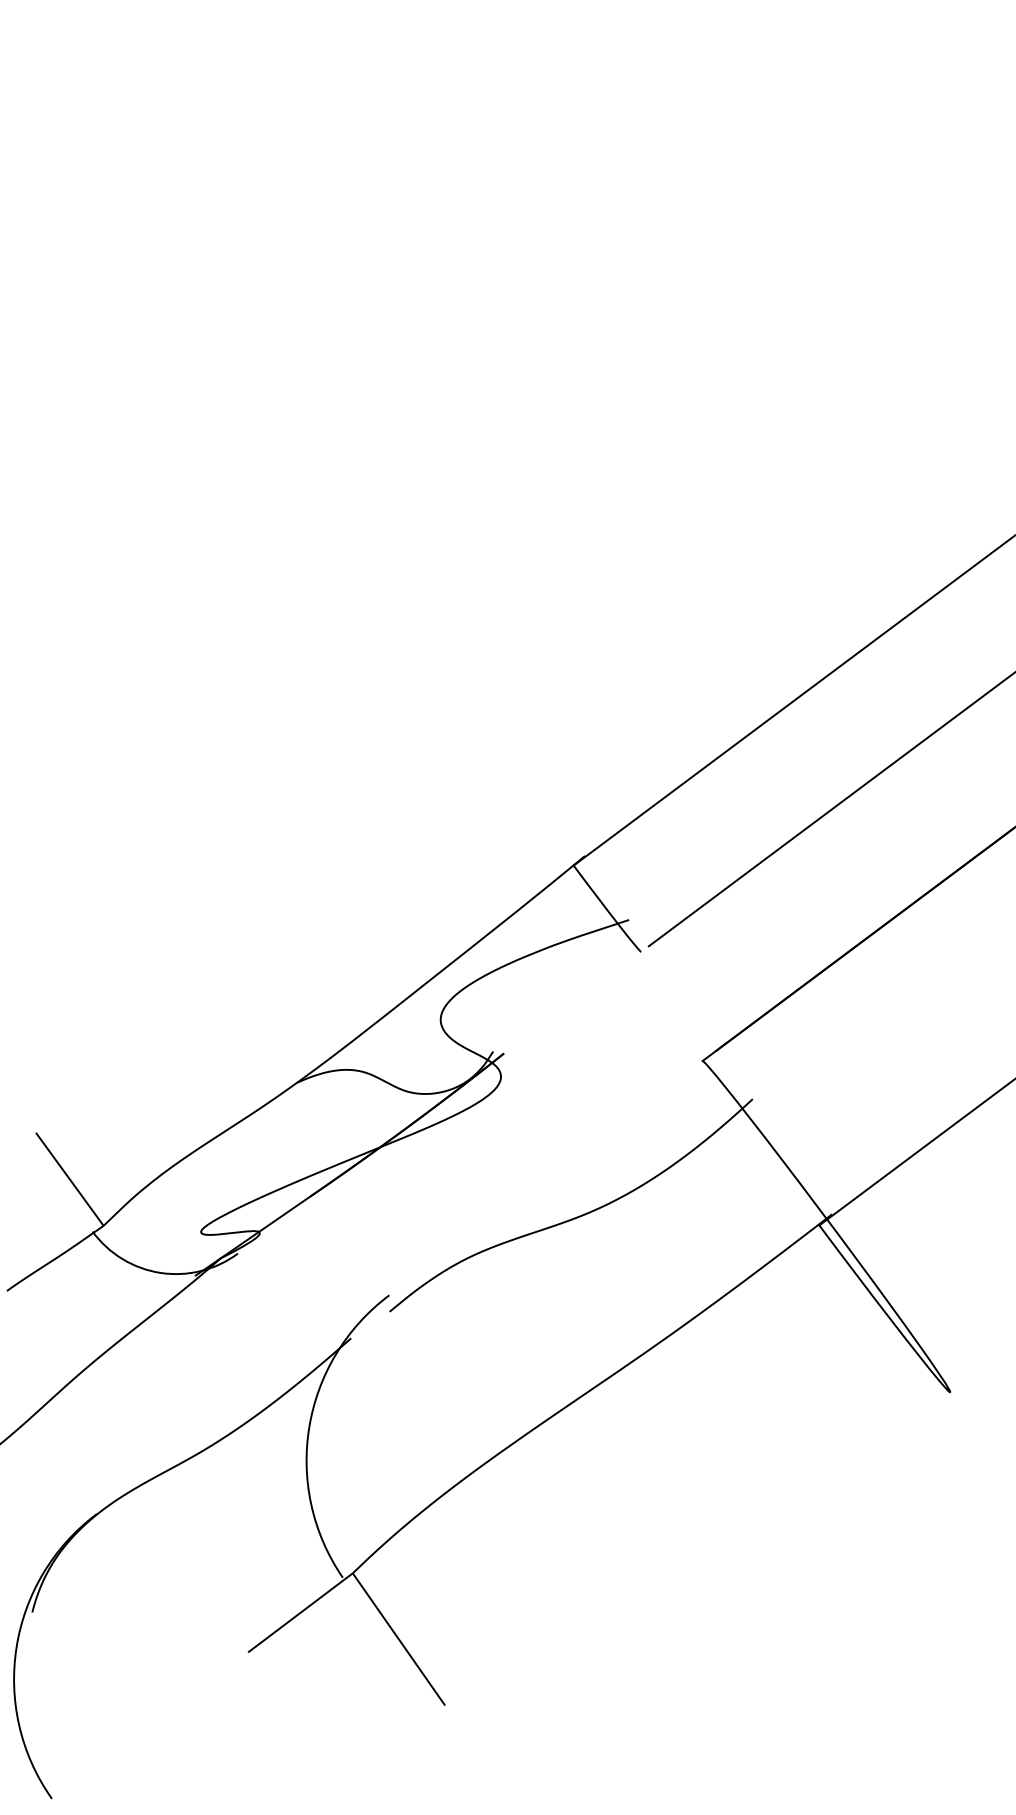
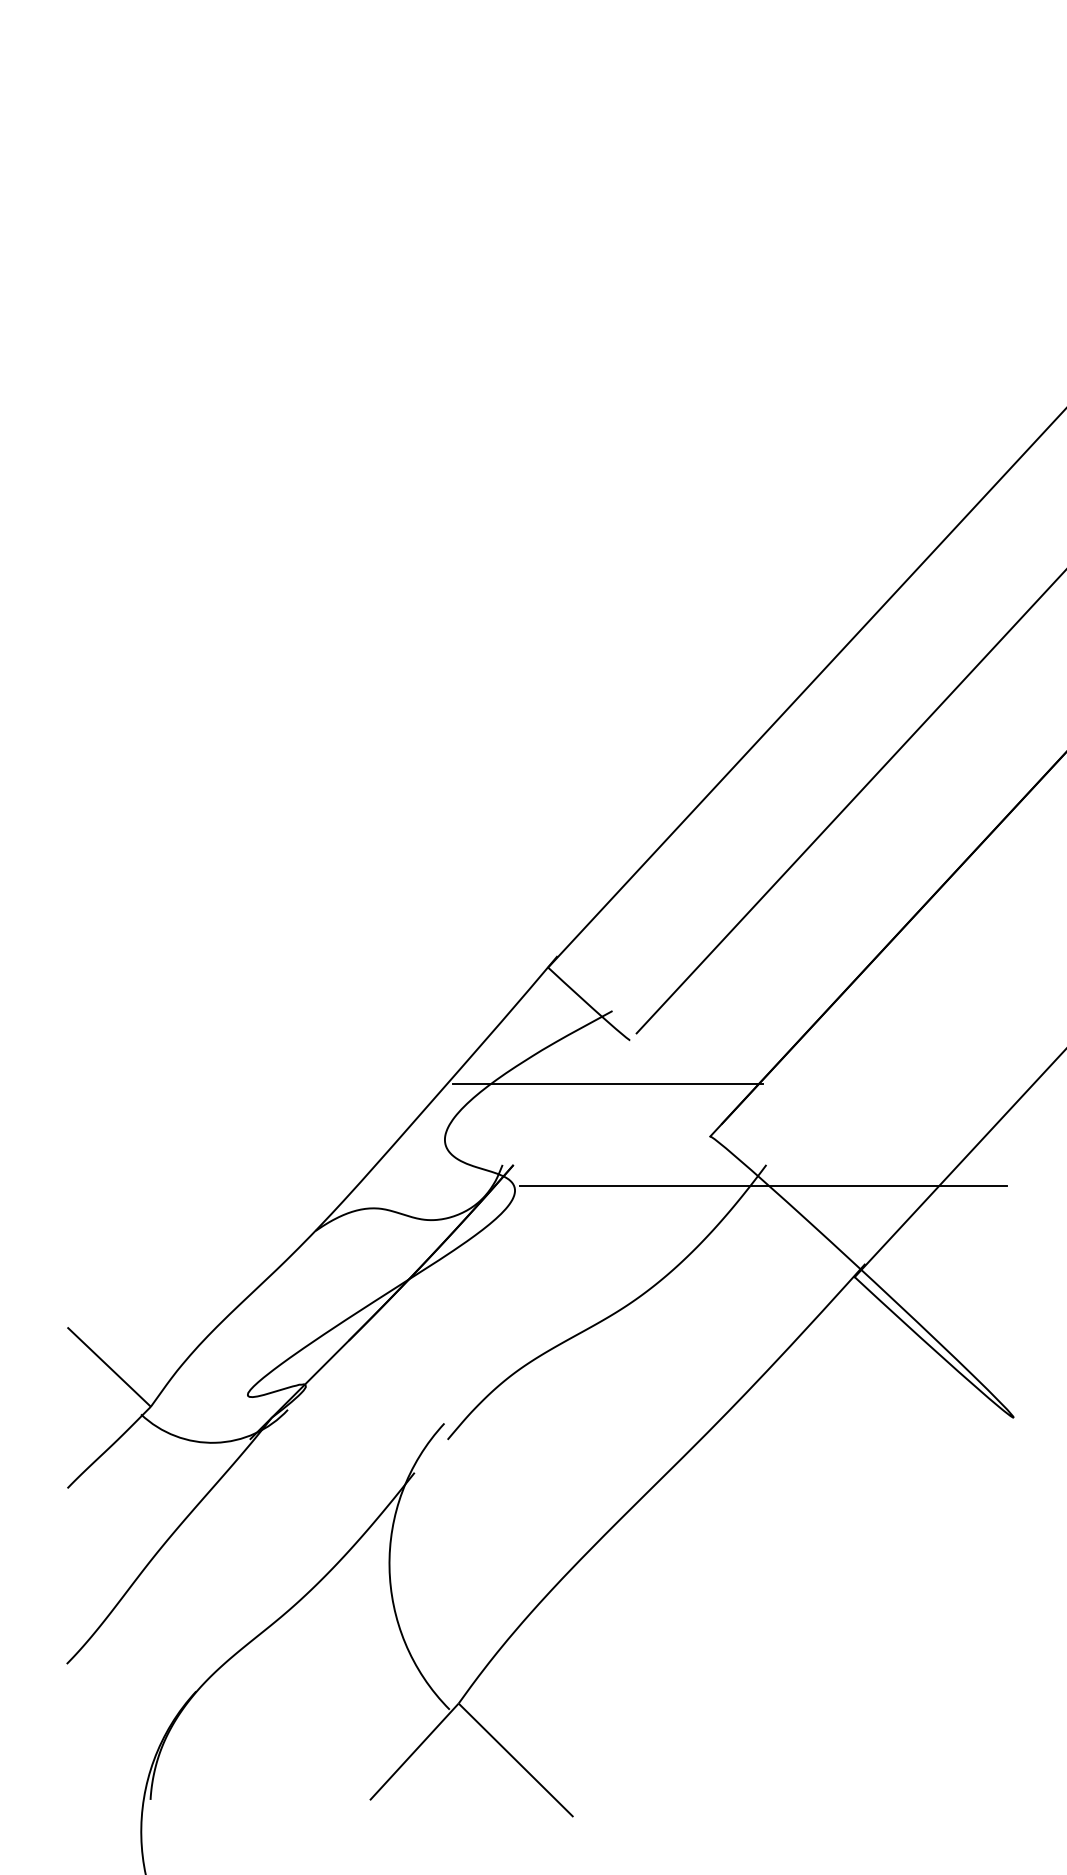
line: (611, 990) -> (607, 1083), added
line: (745, 1118) -> (762, 1185), added

